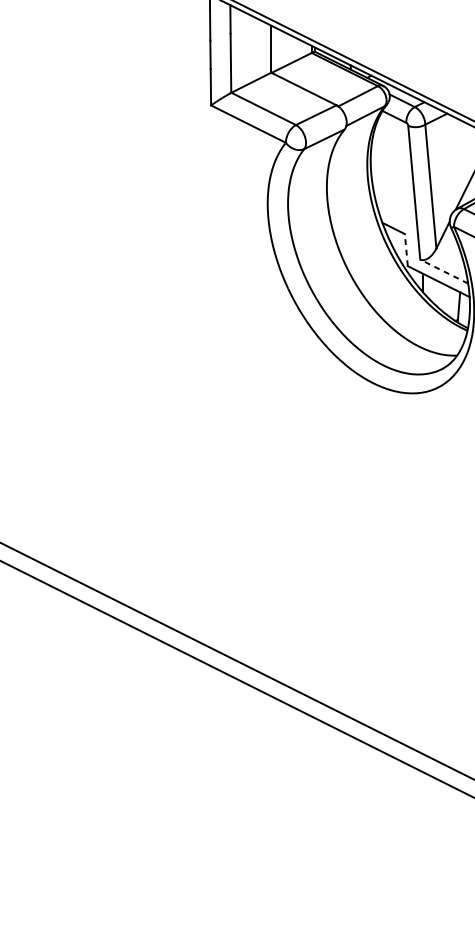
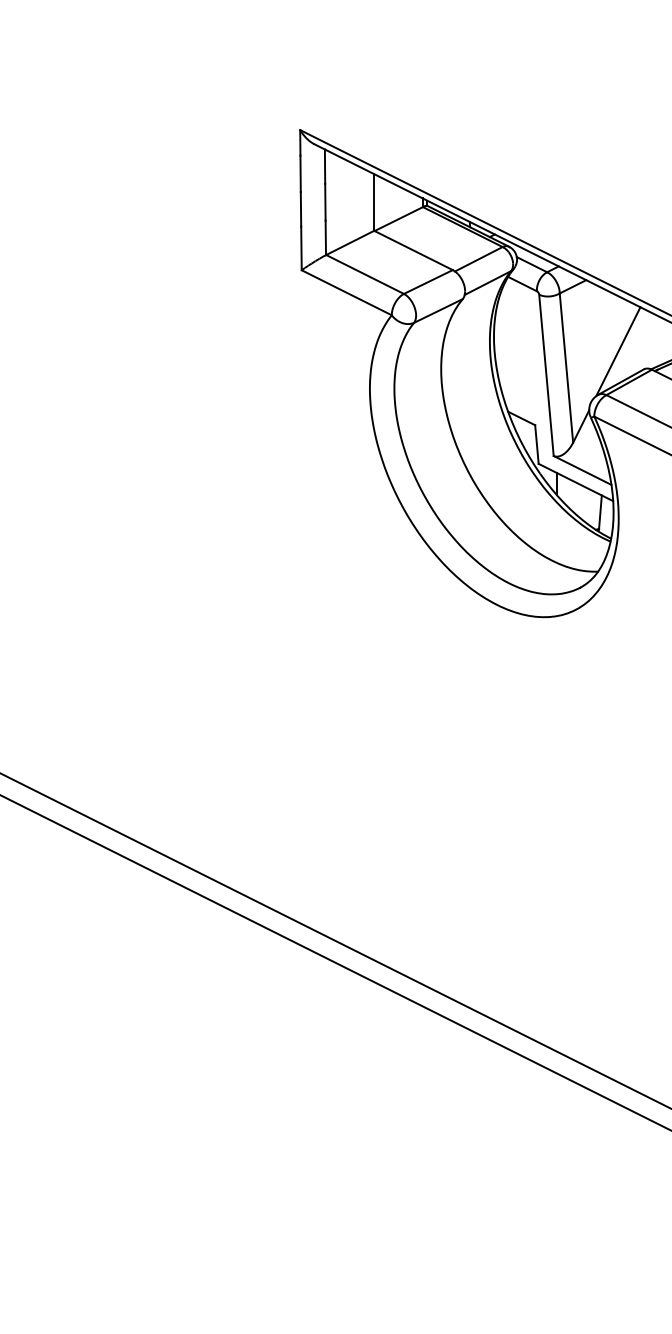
line: (405, 250) -> (536, 444), dashed -> solid
line: (444, 271) -> (582, 470), dashed -> solid

